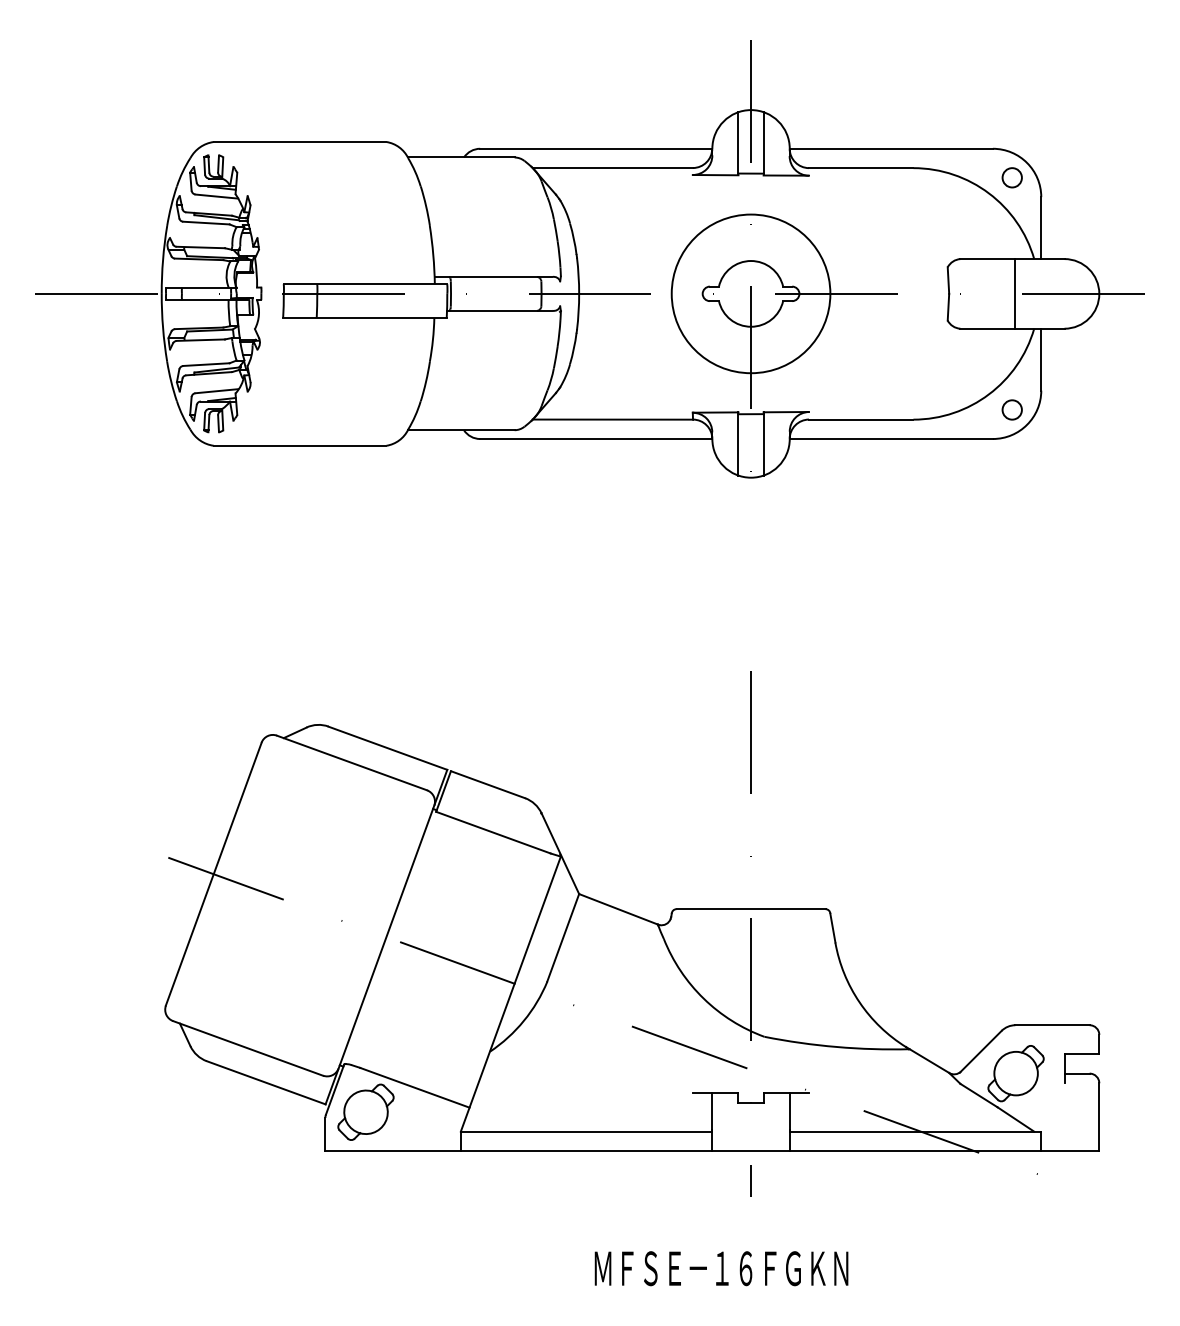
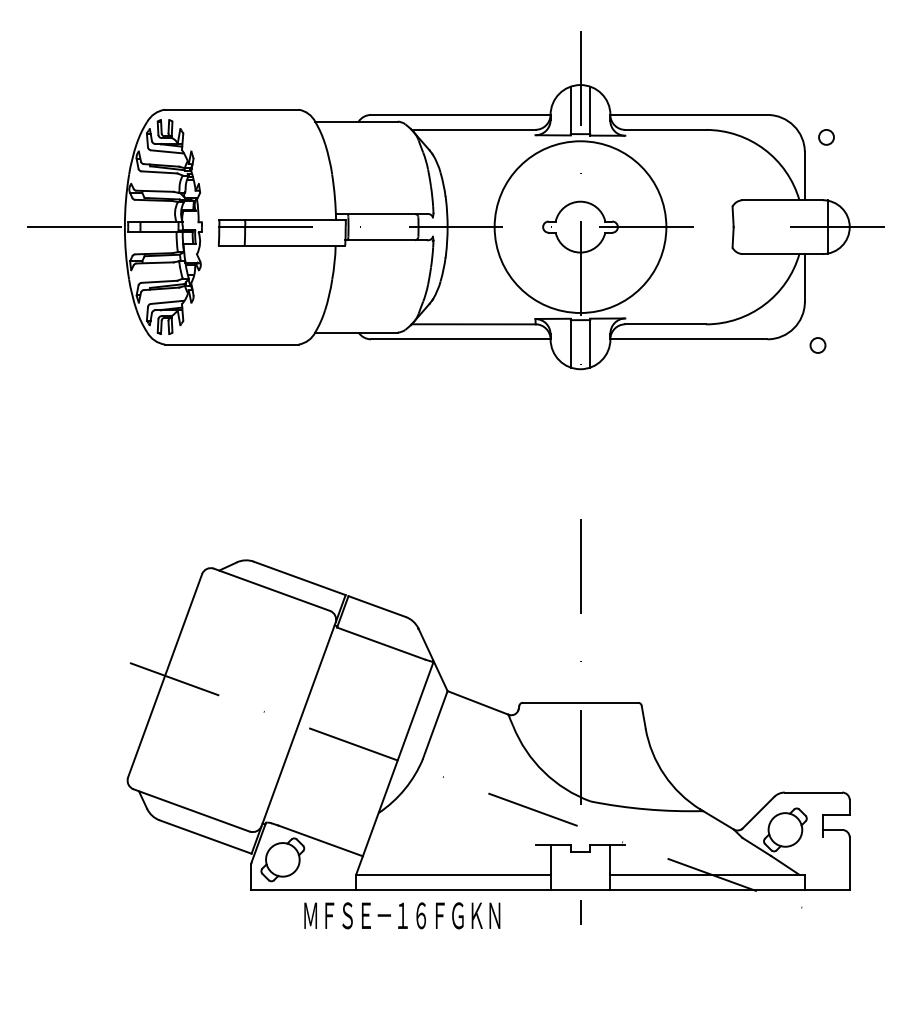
circle: (1011, 177) -> (825, 137), moved
circle: (750, 293) -> (580, 226), size x1.4
line: (1015, 293) -> (828, 226), moved
circle: (1011, 409) -> (817, 345), moved
text: (721, 1268) -> (402, 915), moved

